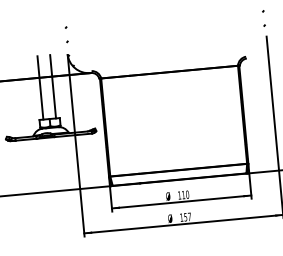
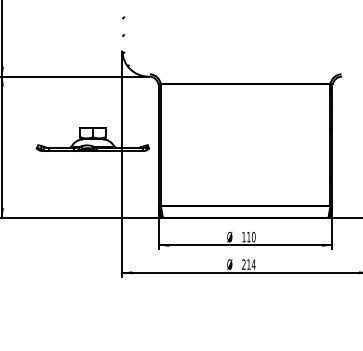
line: (52, 86) -> (100, 88), removed
line: (40, 87) -> (85, 88), removed
text: (185, 217) -> (248, 264), 157 -> 214

